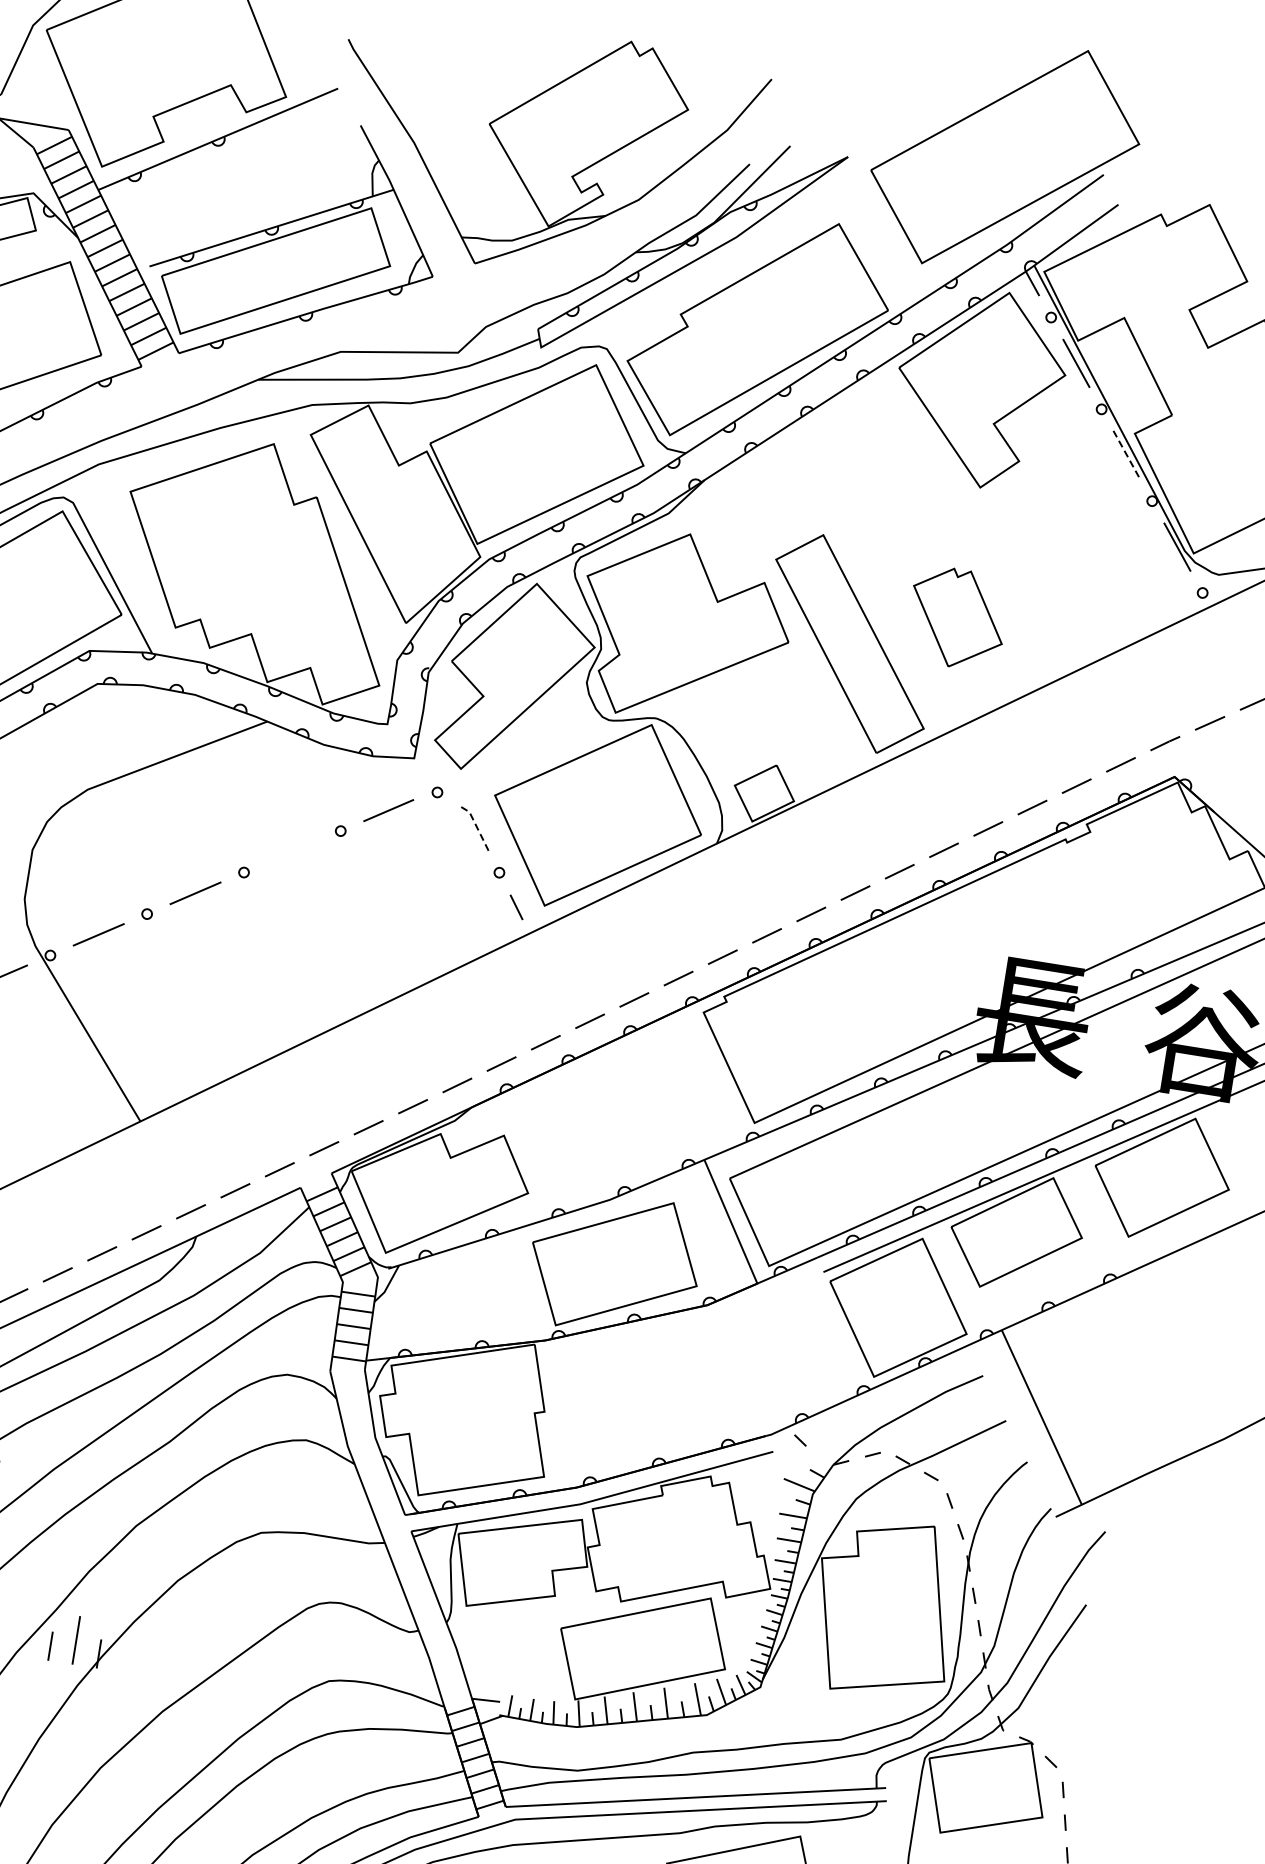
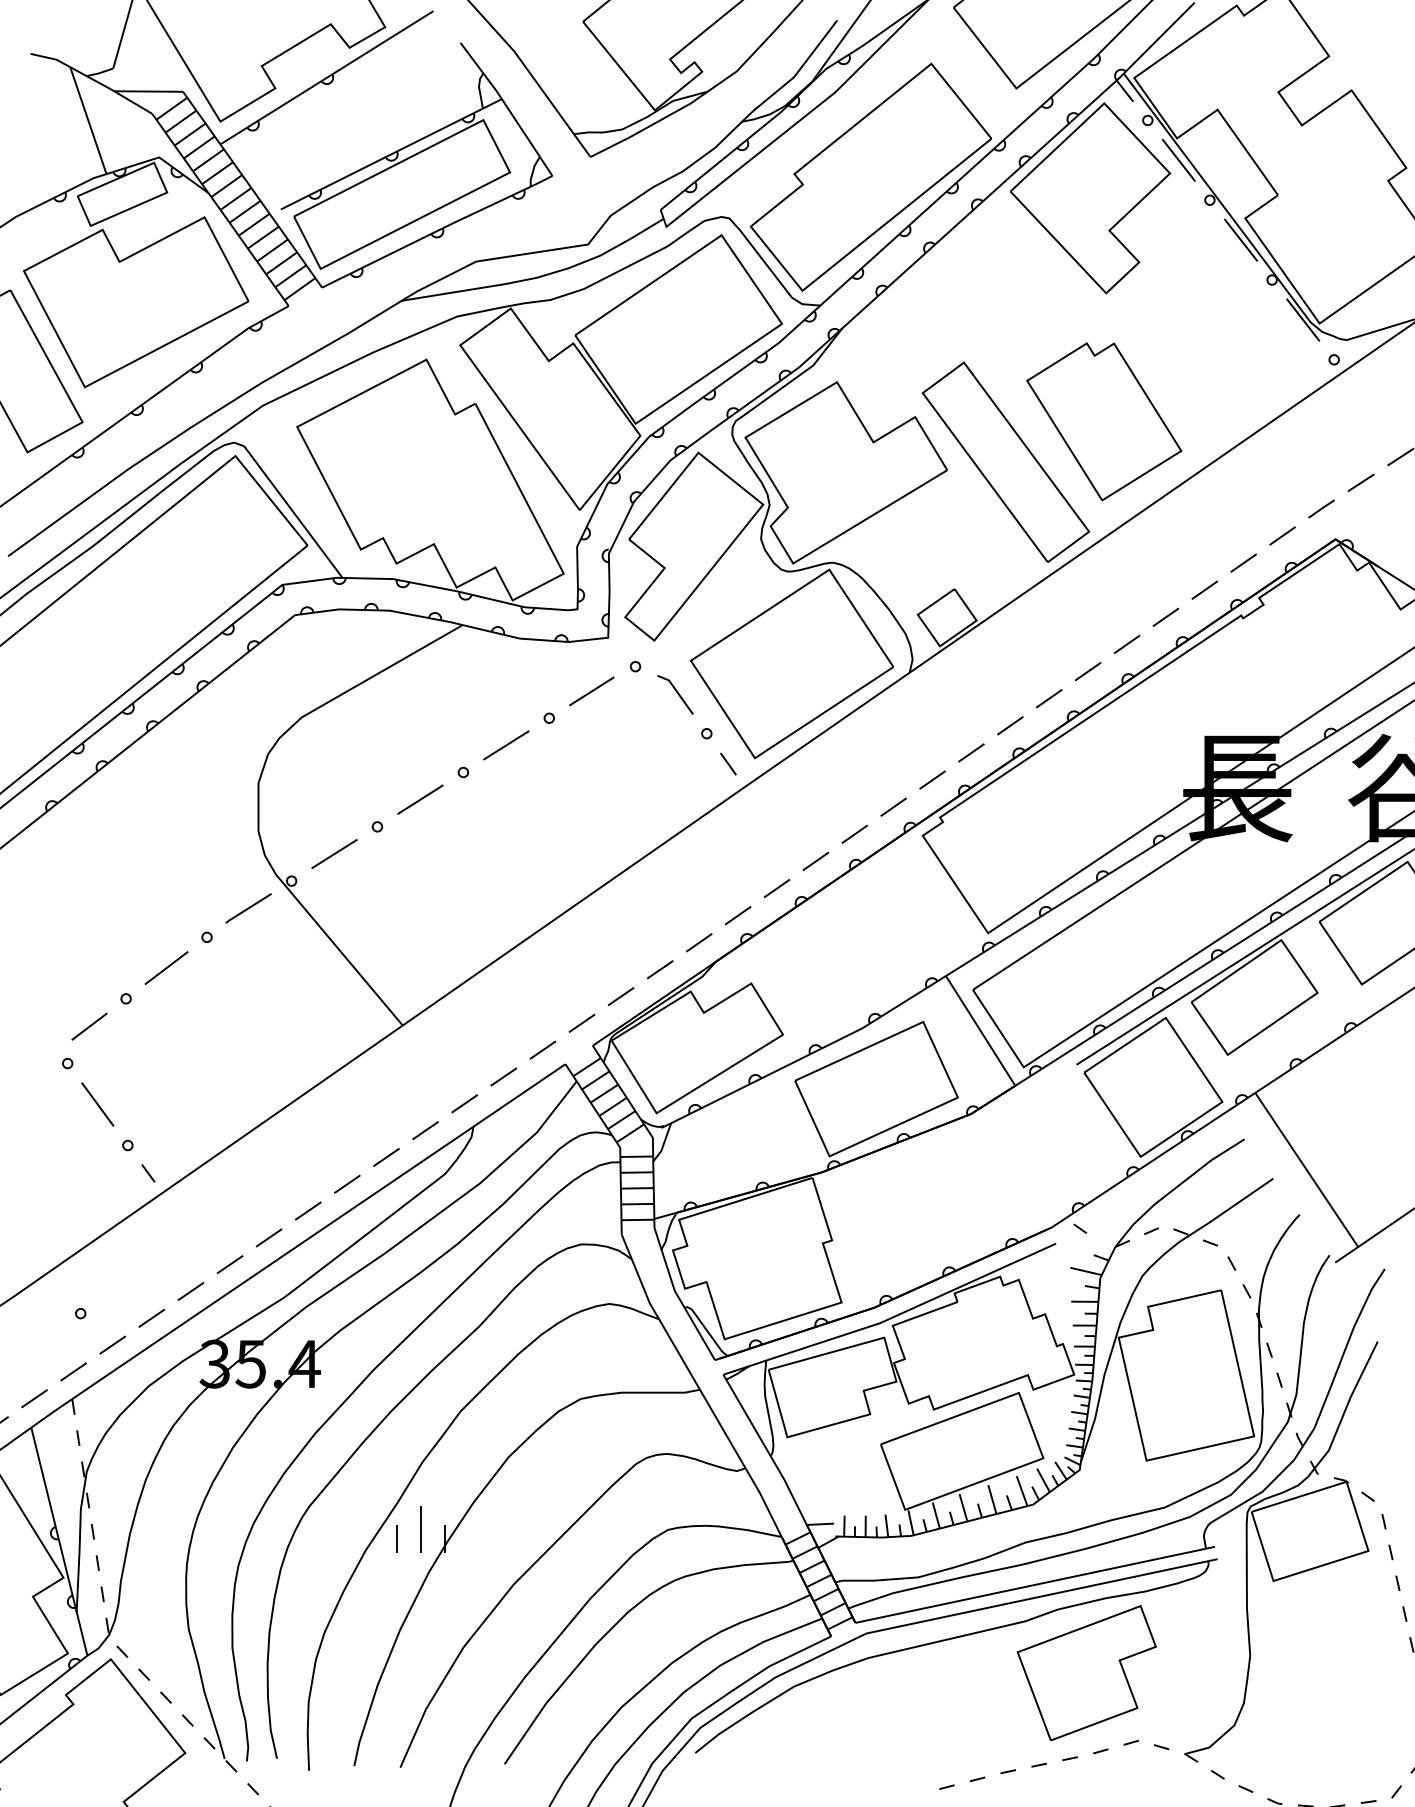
line: (1127, 455) -> (1241, 240), dashed -> solid
part: (957, 618) -> (1104, 421), size x1.67
line: (476, 824) -> (677, 691), dashed -> solid
line: (292, 851) -> (506, 745), added

